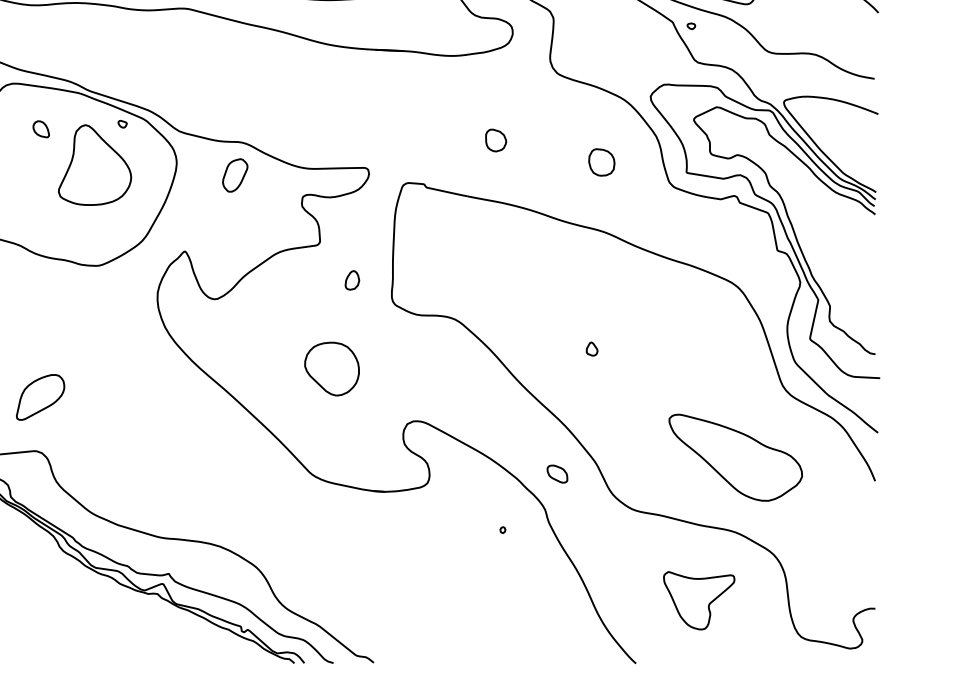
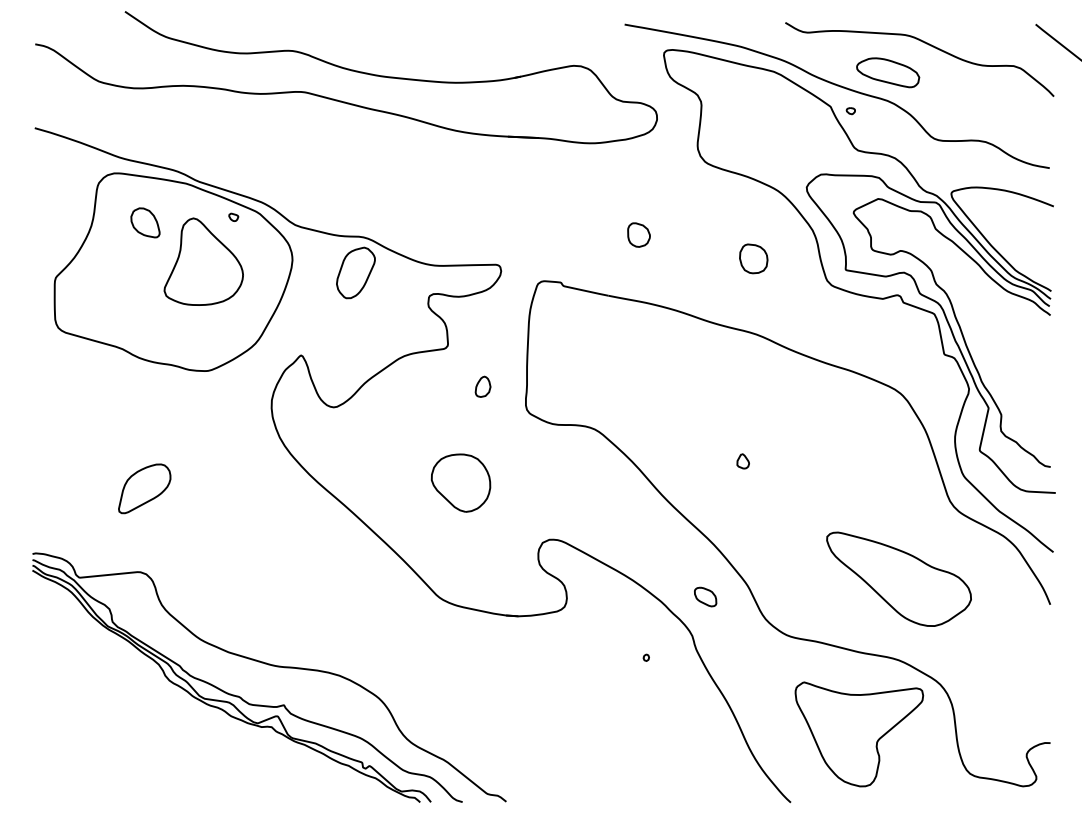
part: (41, 128) -> (145, 222), size x1.67
part: (234, 175) -> (355, 272), size x1.43
part: (40, 397) -> (144, 488), moved
part: (699, 600) -> (859, 734), size x1.67

